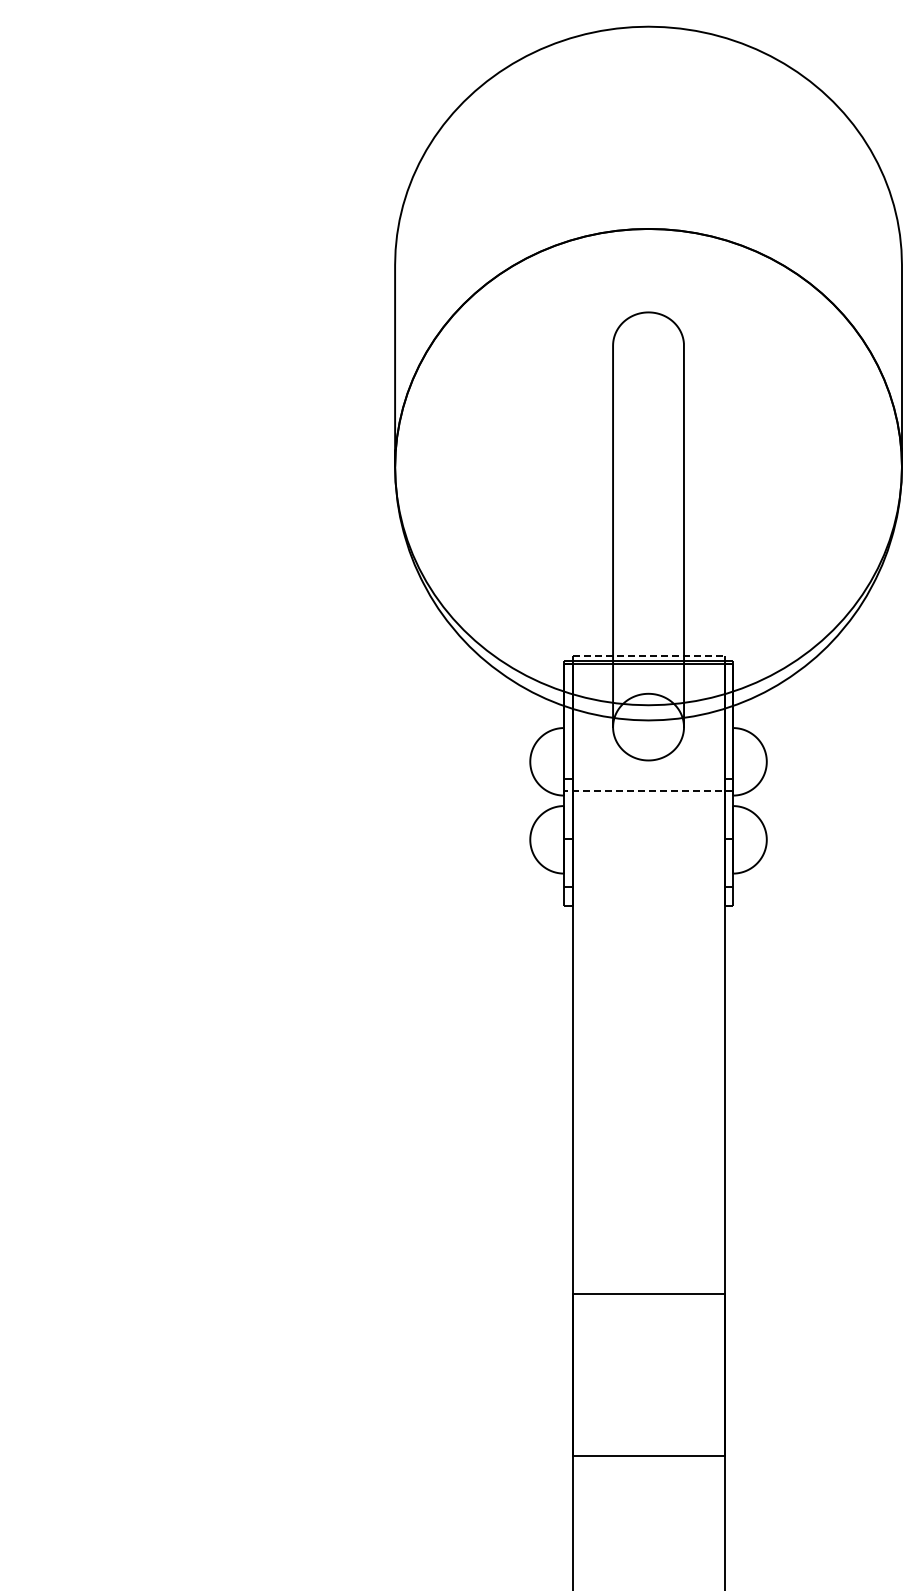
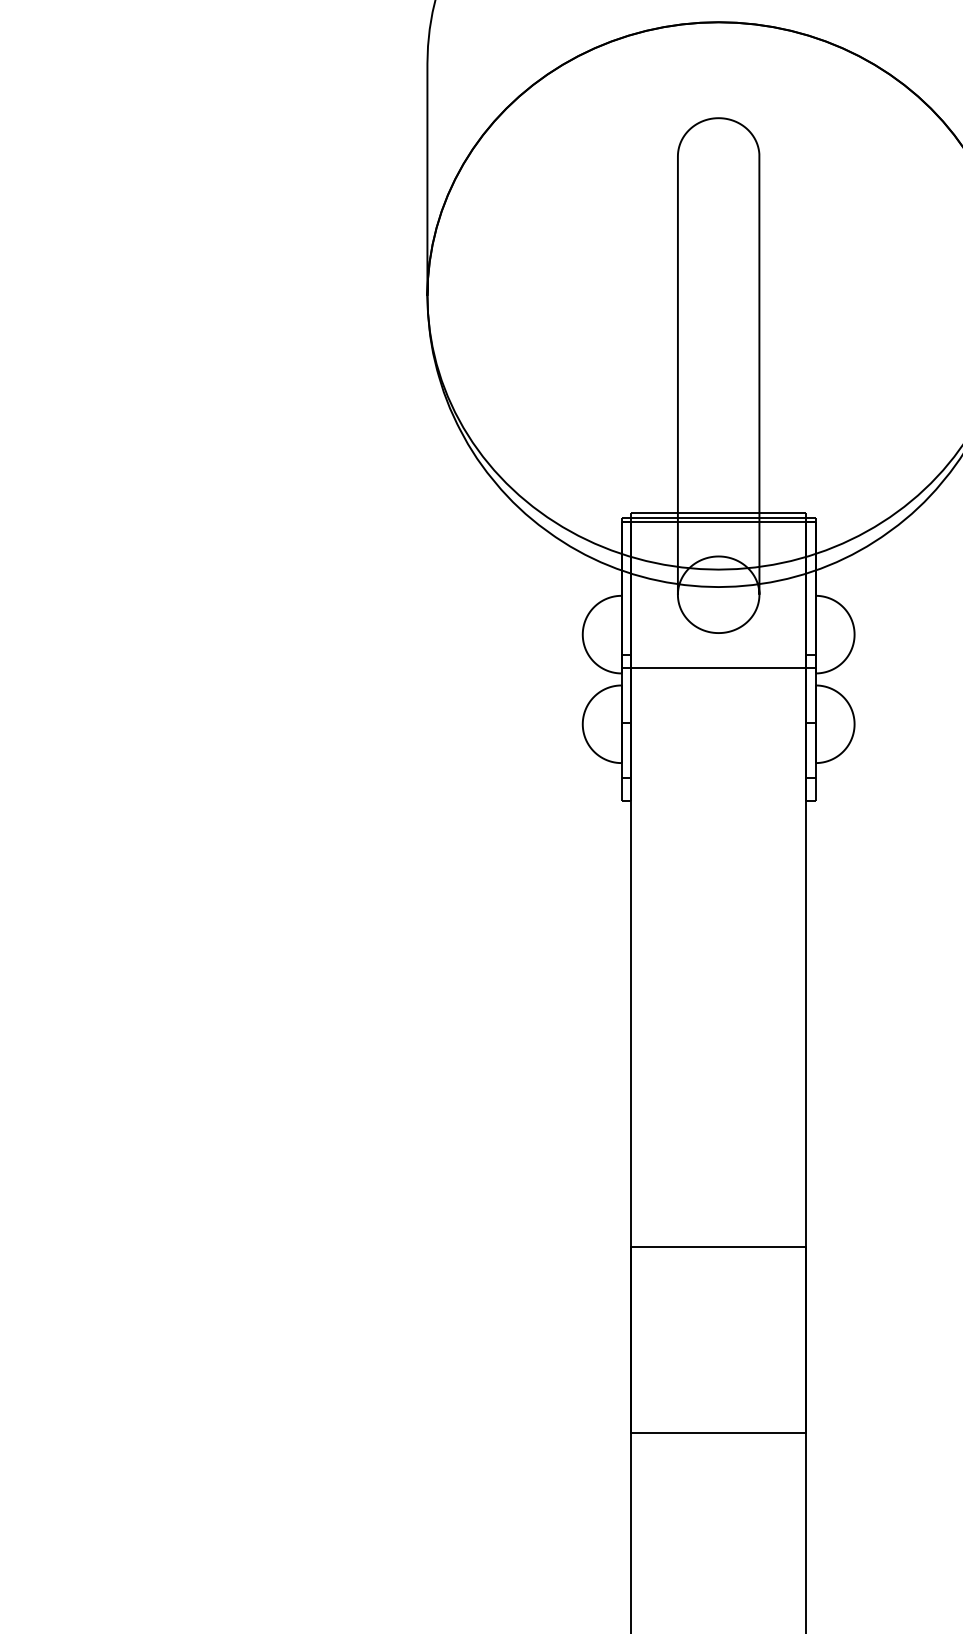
line: (649, 655) -> (719, 512), dashed -> solid
line: (648, 790) -> (718, 667), dashed -> solid

